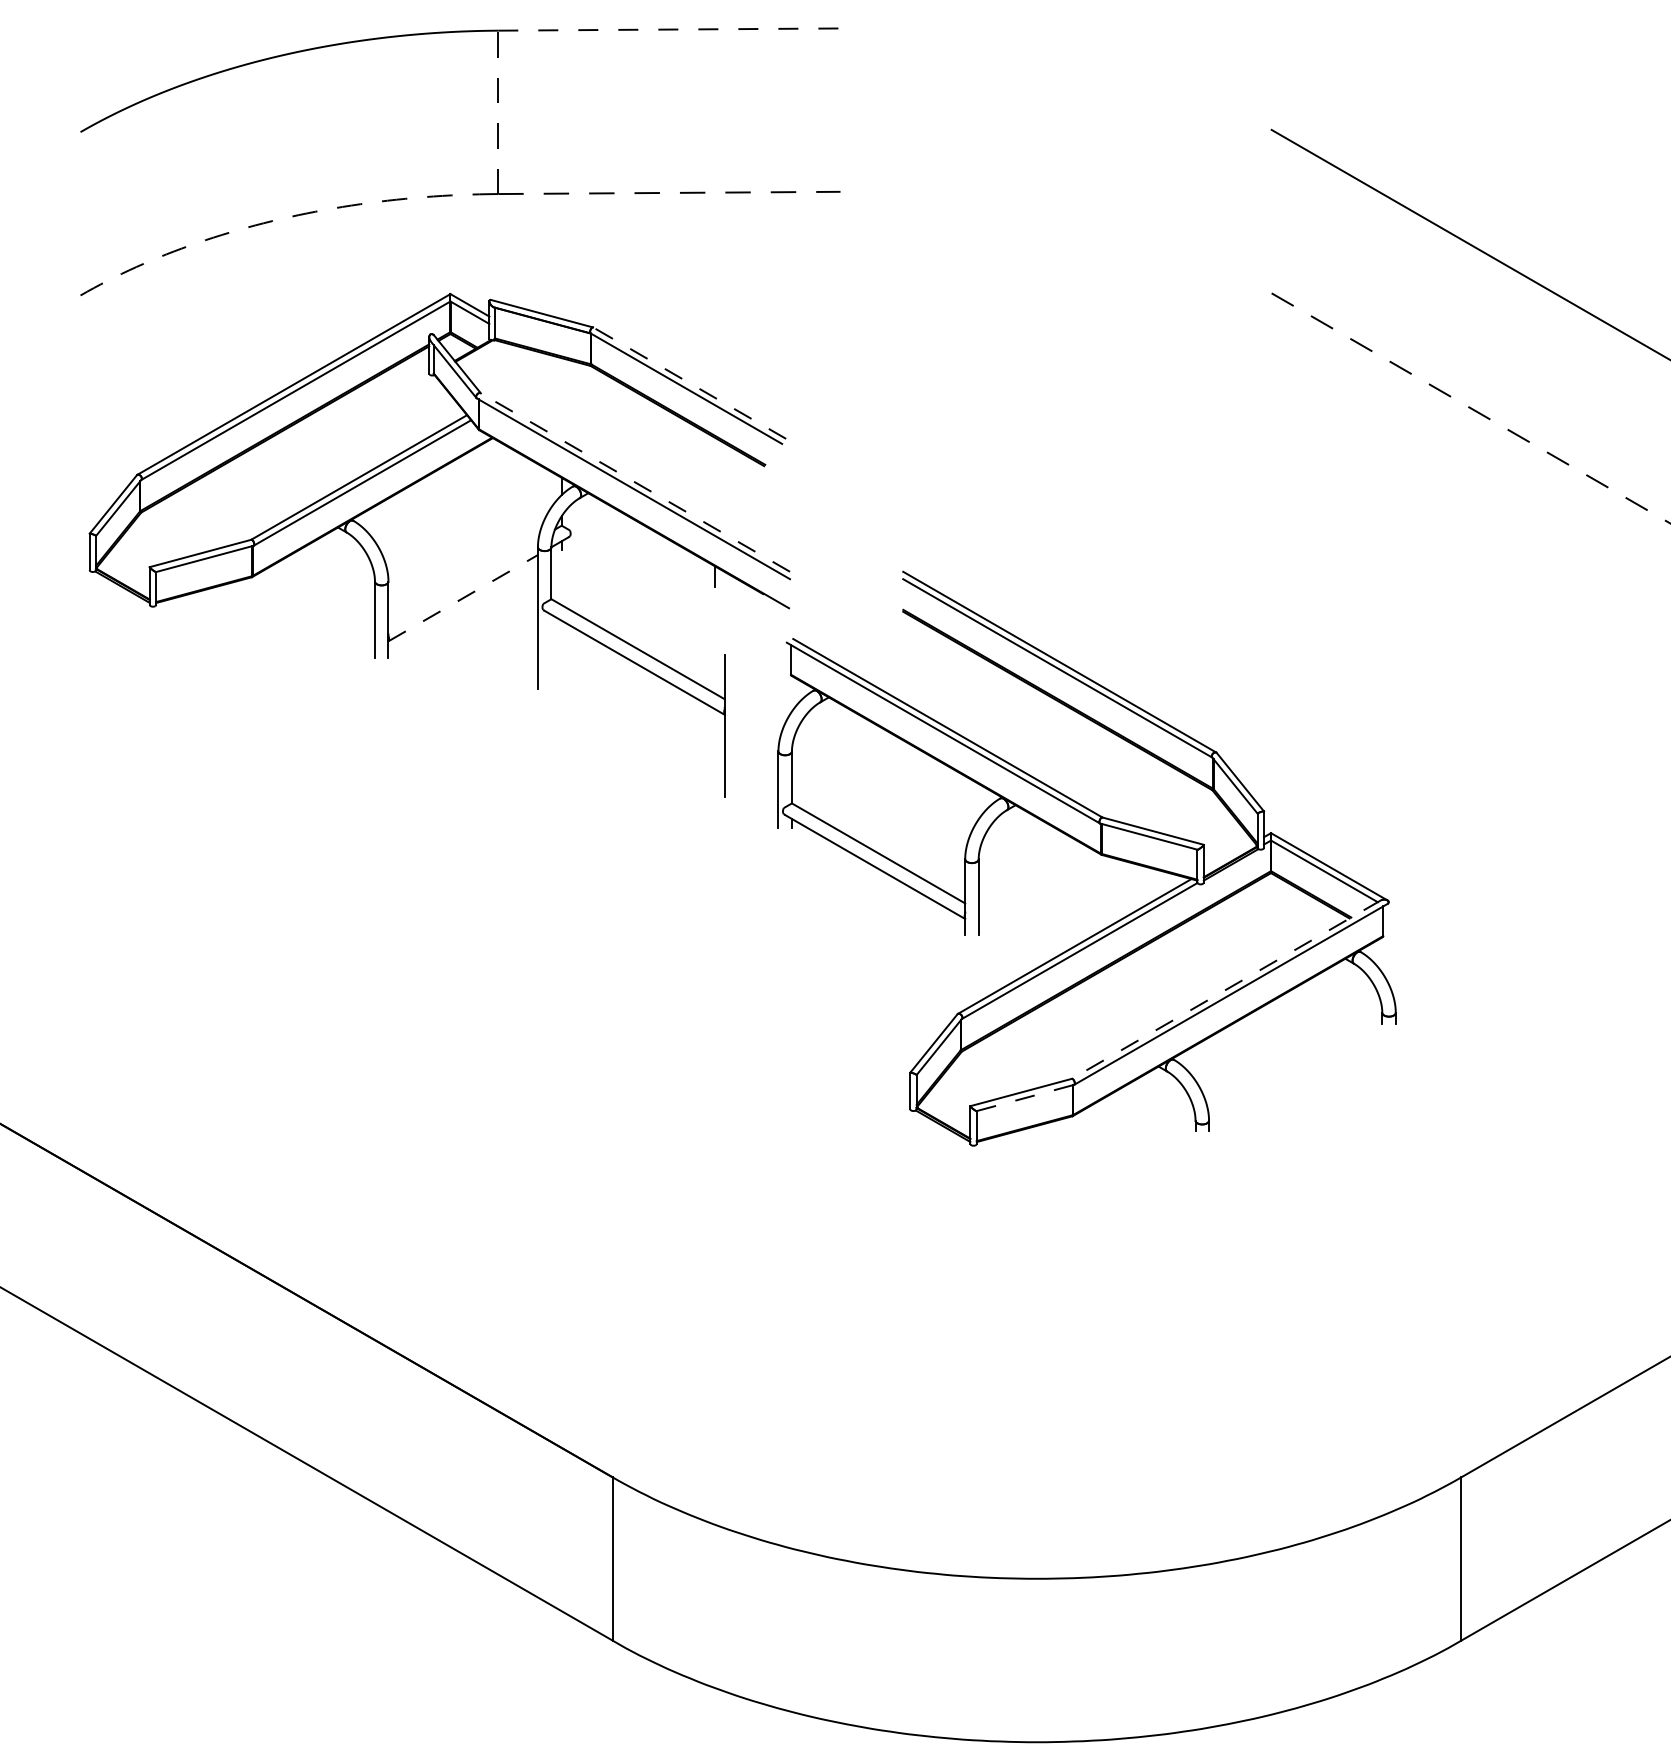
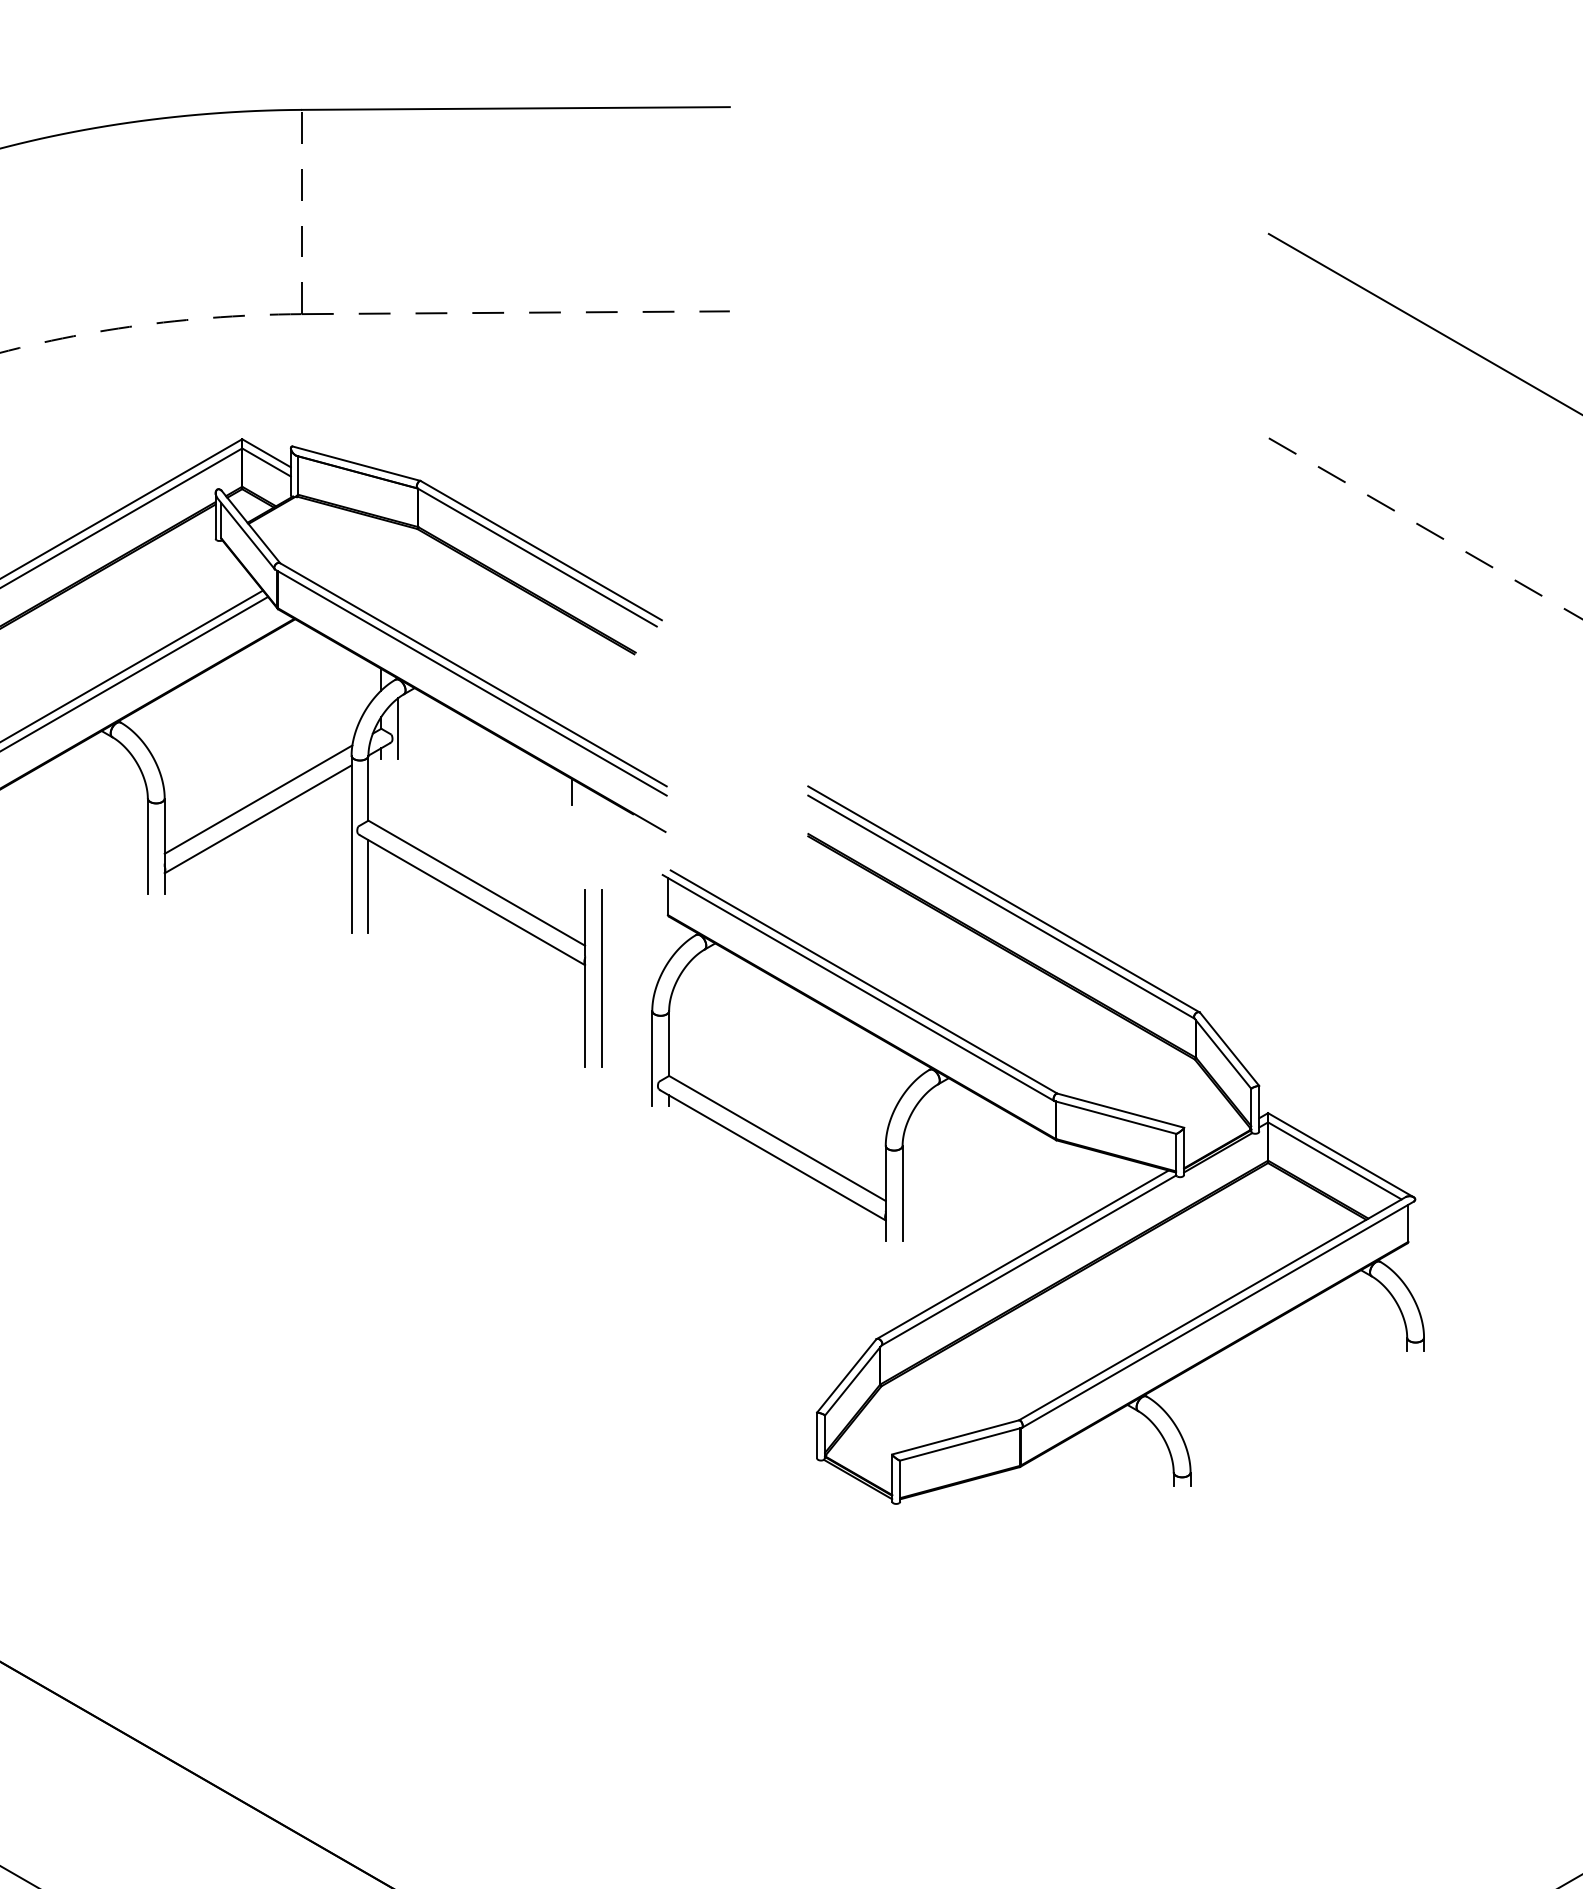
line: (669, 29) -> (516, 108), dashed -> solid
line: (689, 382) -> (541, 549), dashed -> solid
line: (635, 482) -> (473, 674), dashed -> solid
line: (575, 525) -> (398, 728), added
line: (463, 582) -> (258, 799), added
line: (463, 597) -> (258, 818), dashed -> solid
line: (551, 651) -> (368, 886), added
line: (738, 725) -> (602, 978), added
line: (1226, 989) -> (1212, 1308), dashed -> solid
line: (1025, 1097) -> (961, 1443), dashed -> solid

